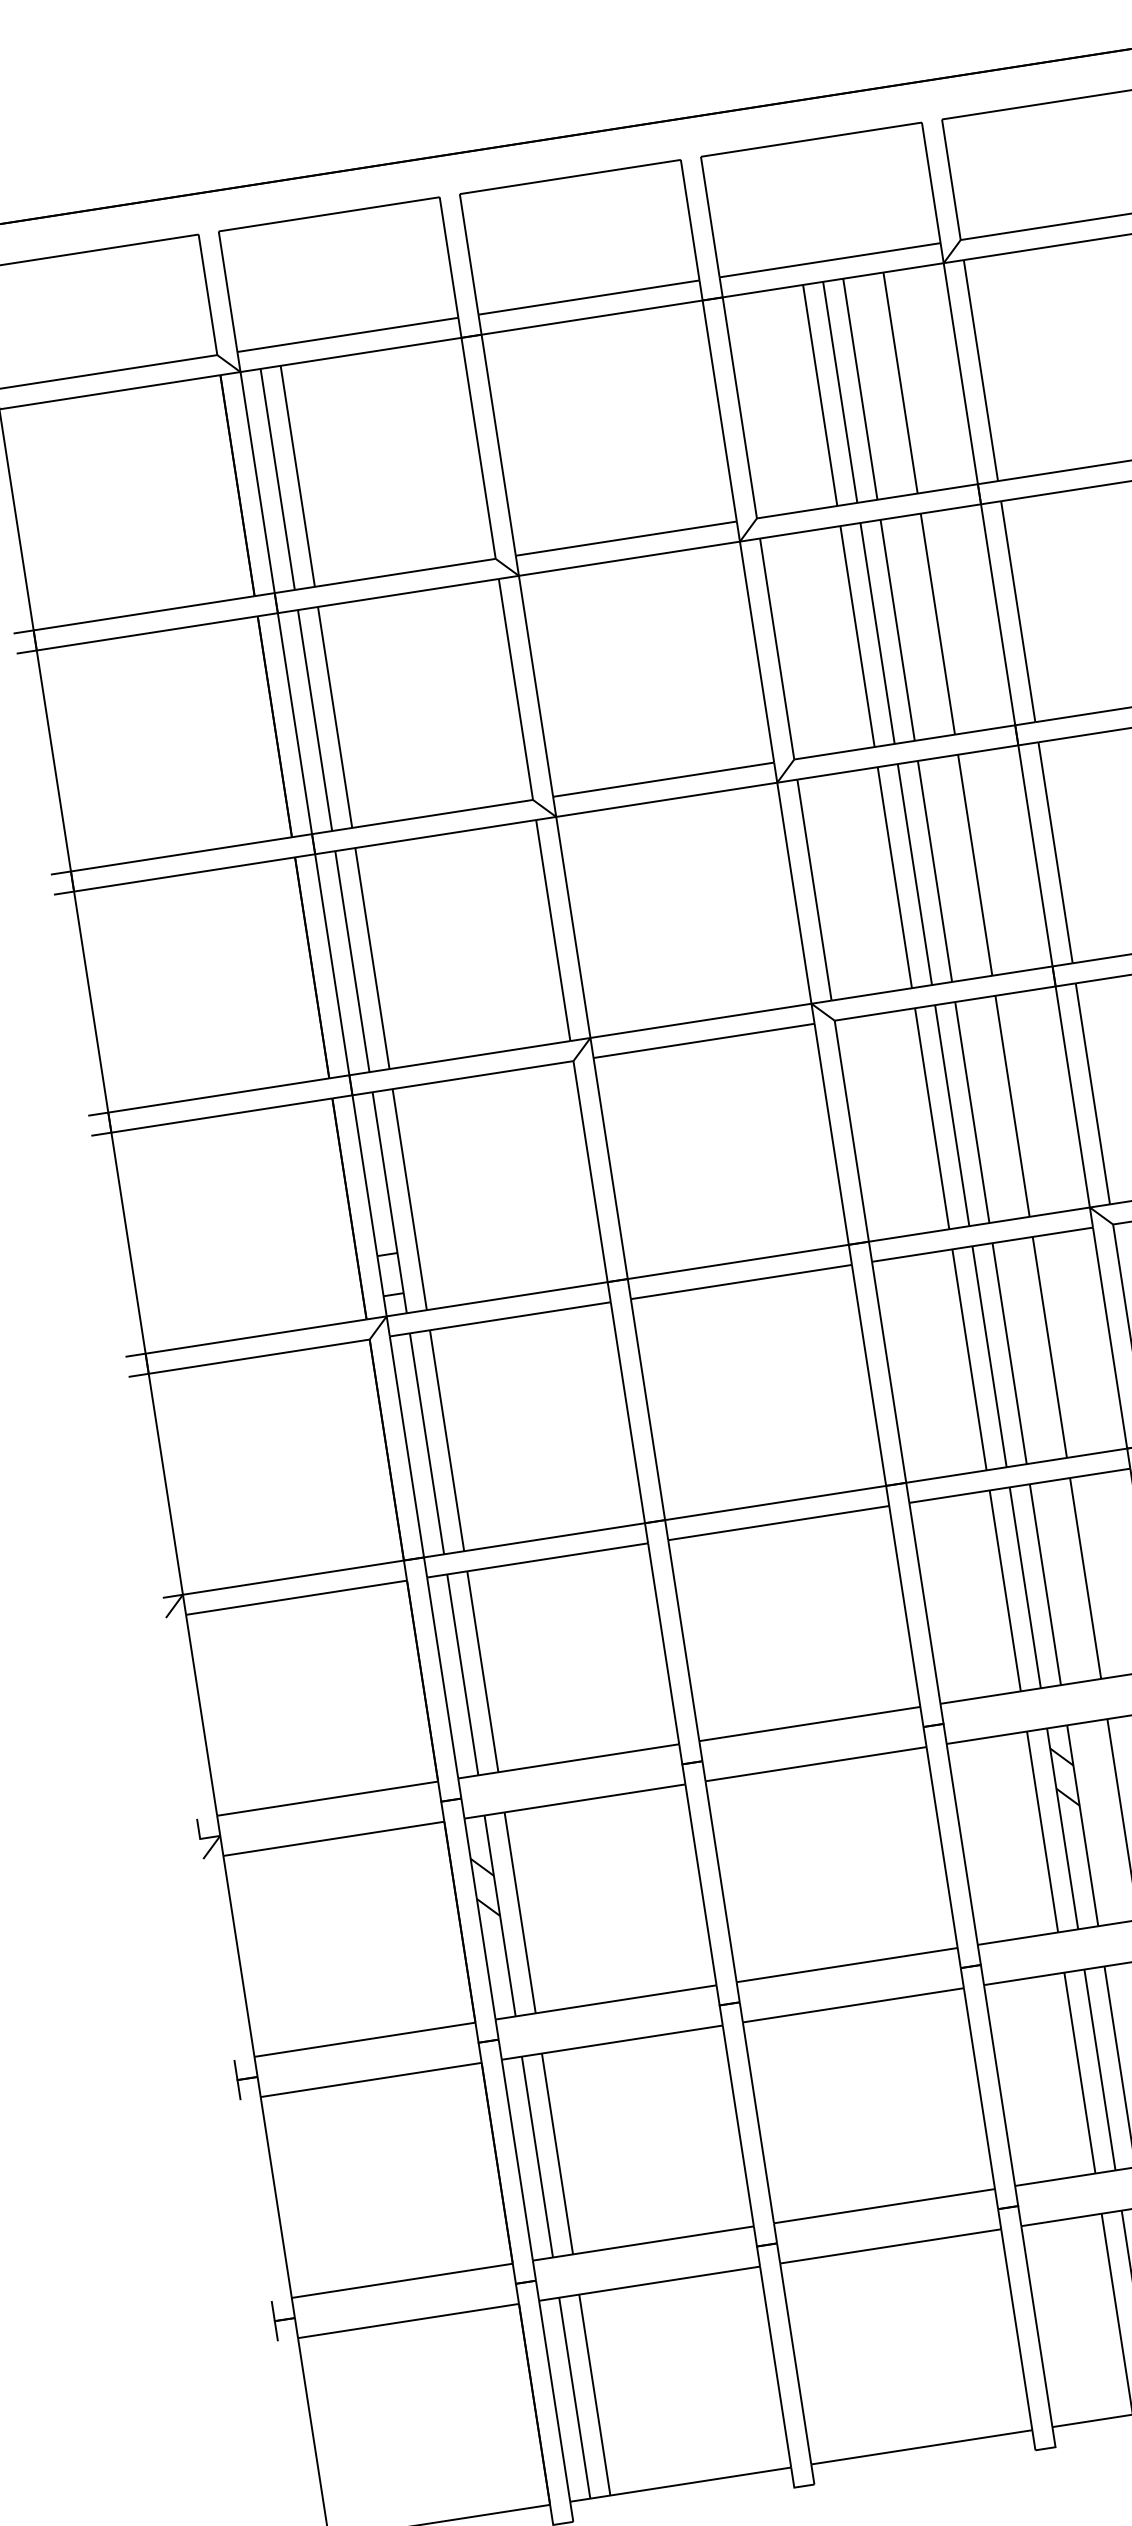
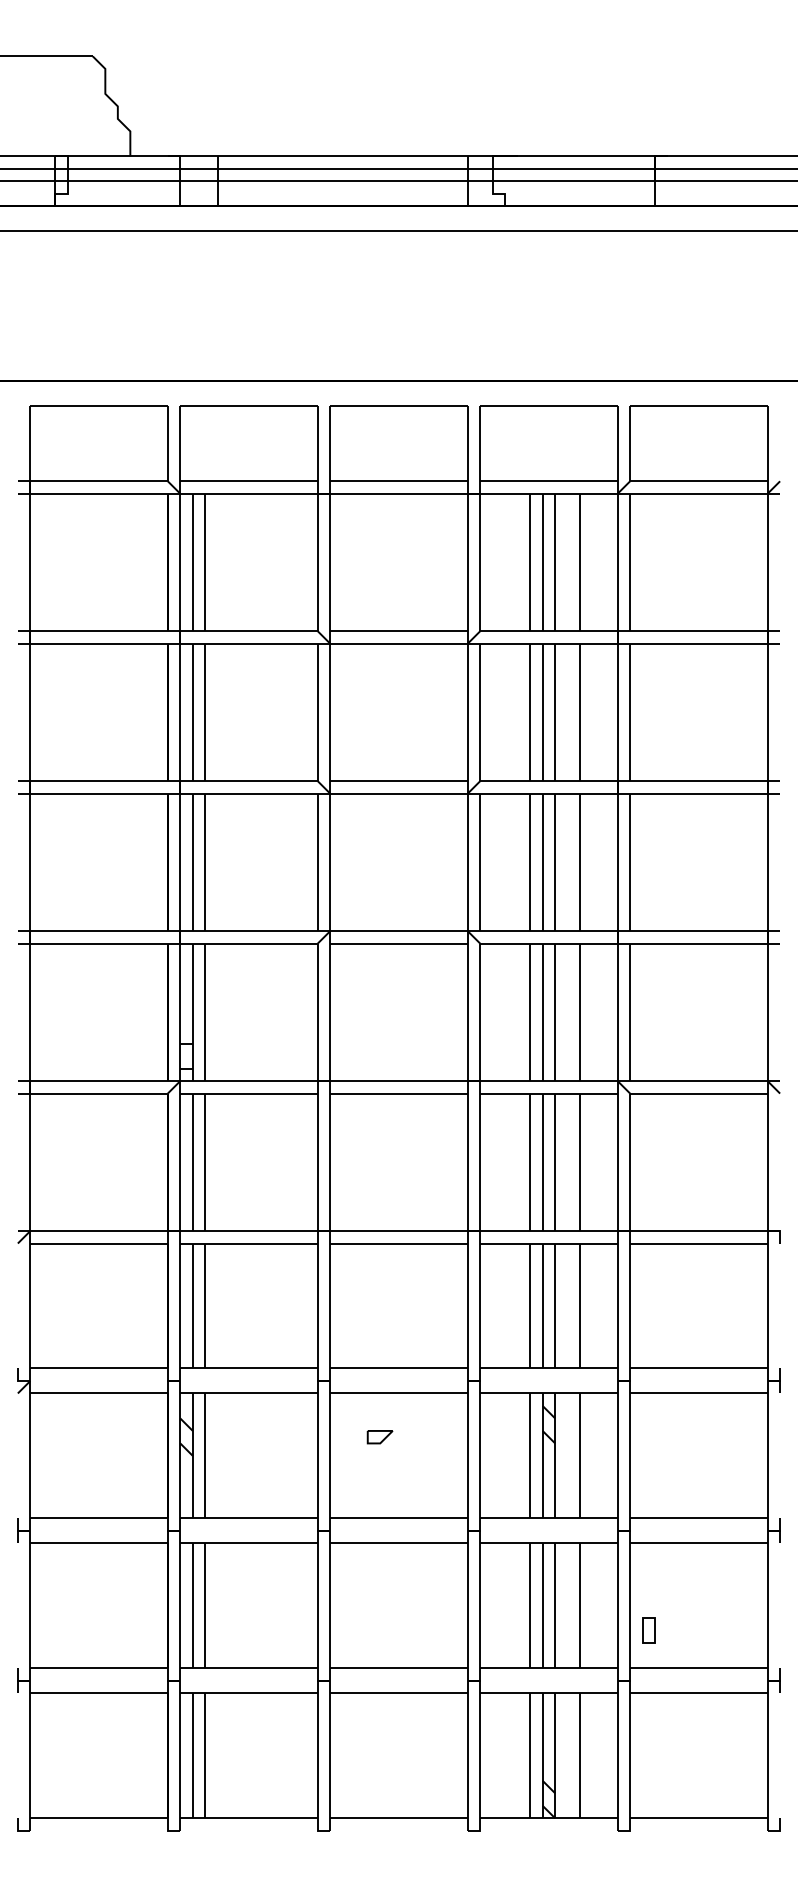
part: (795, 1839) -> (379, 1437), added

